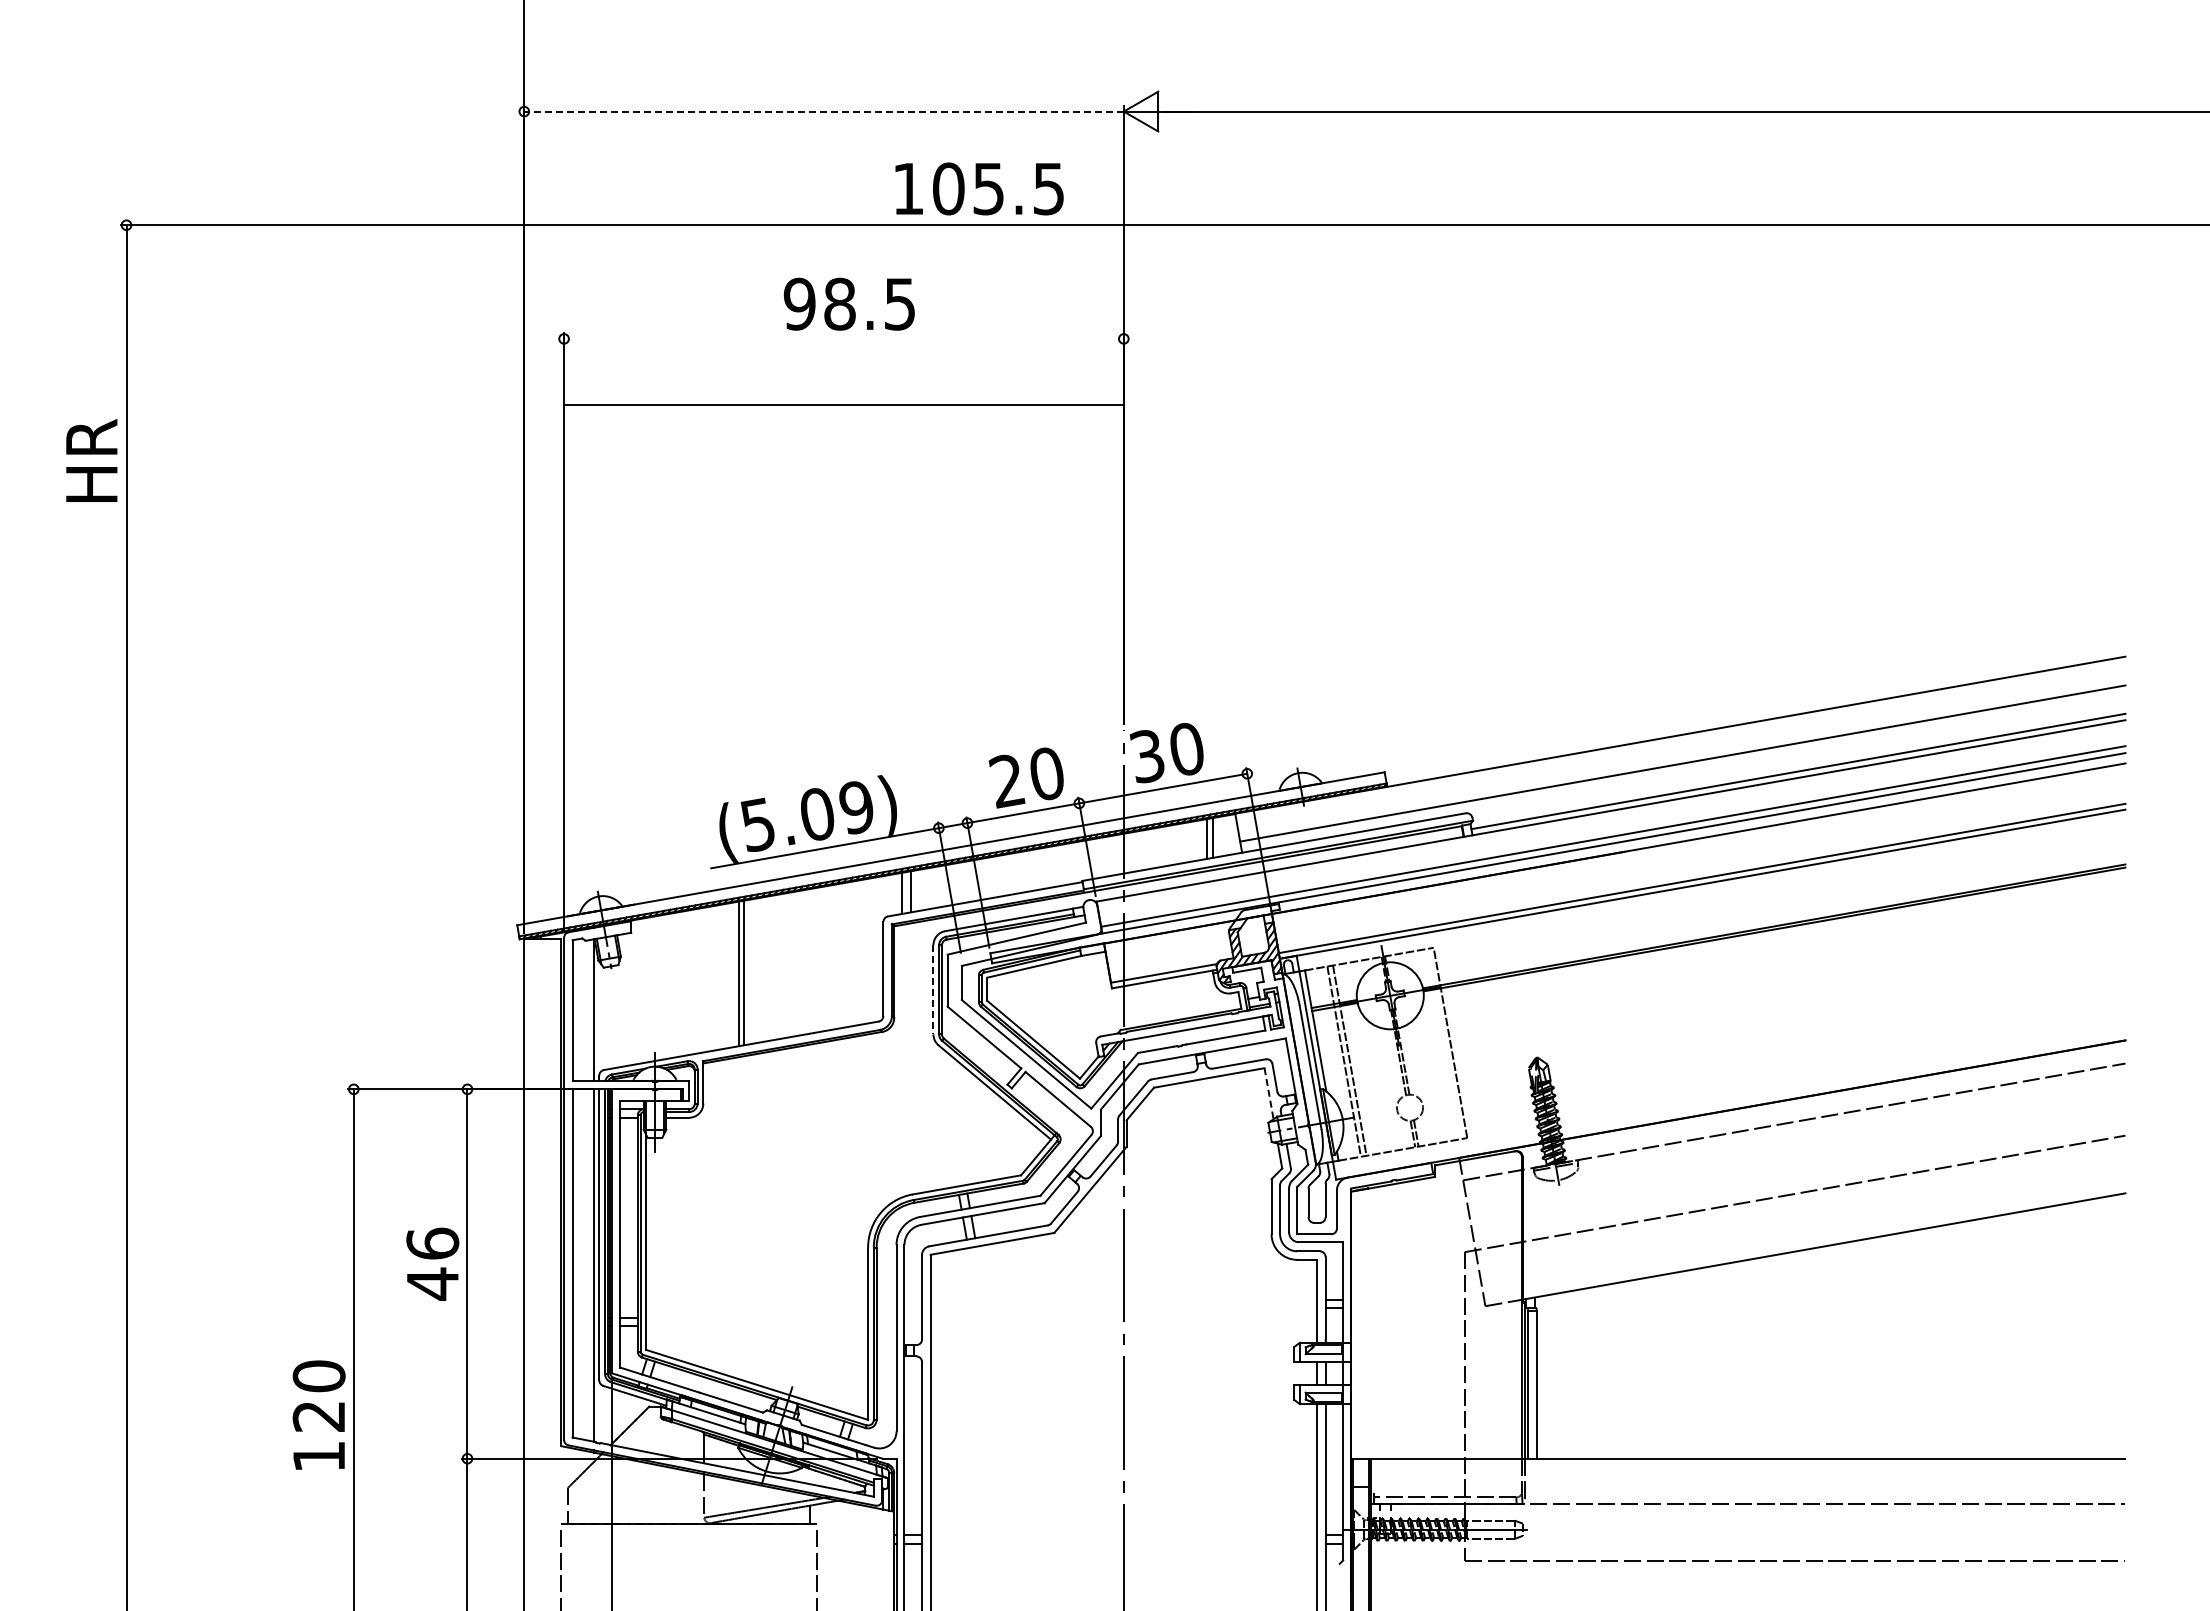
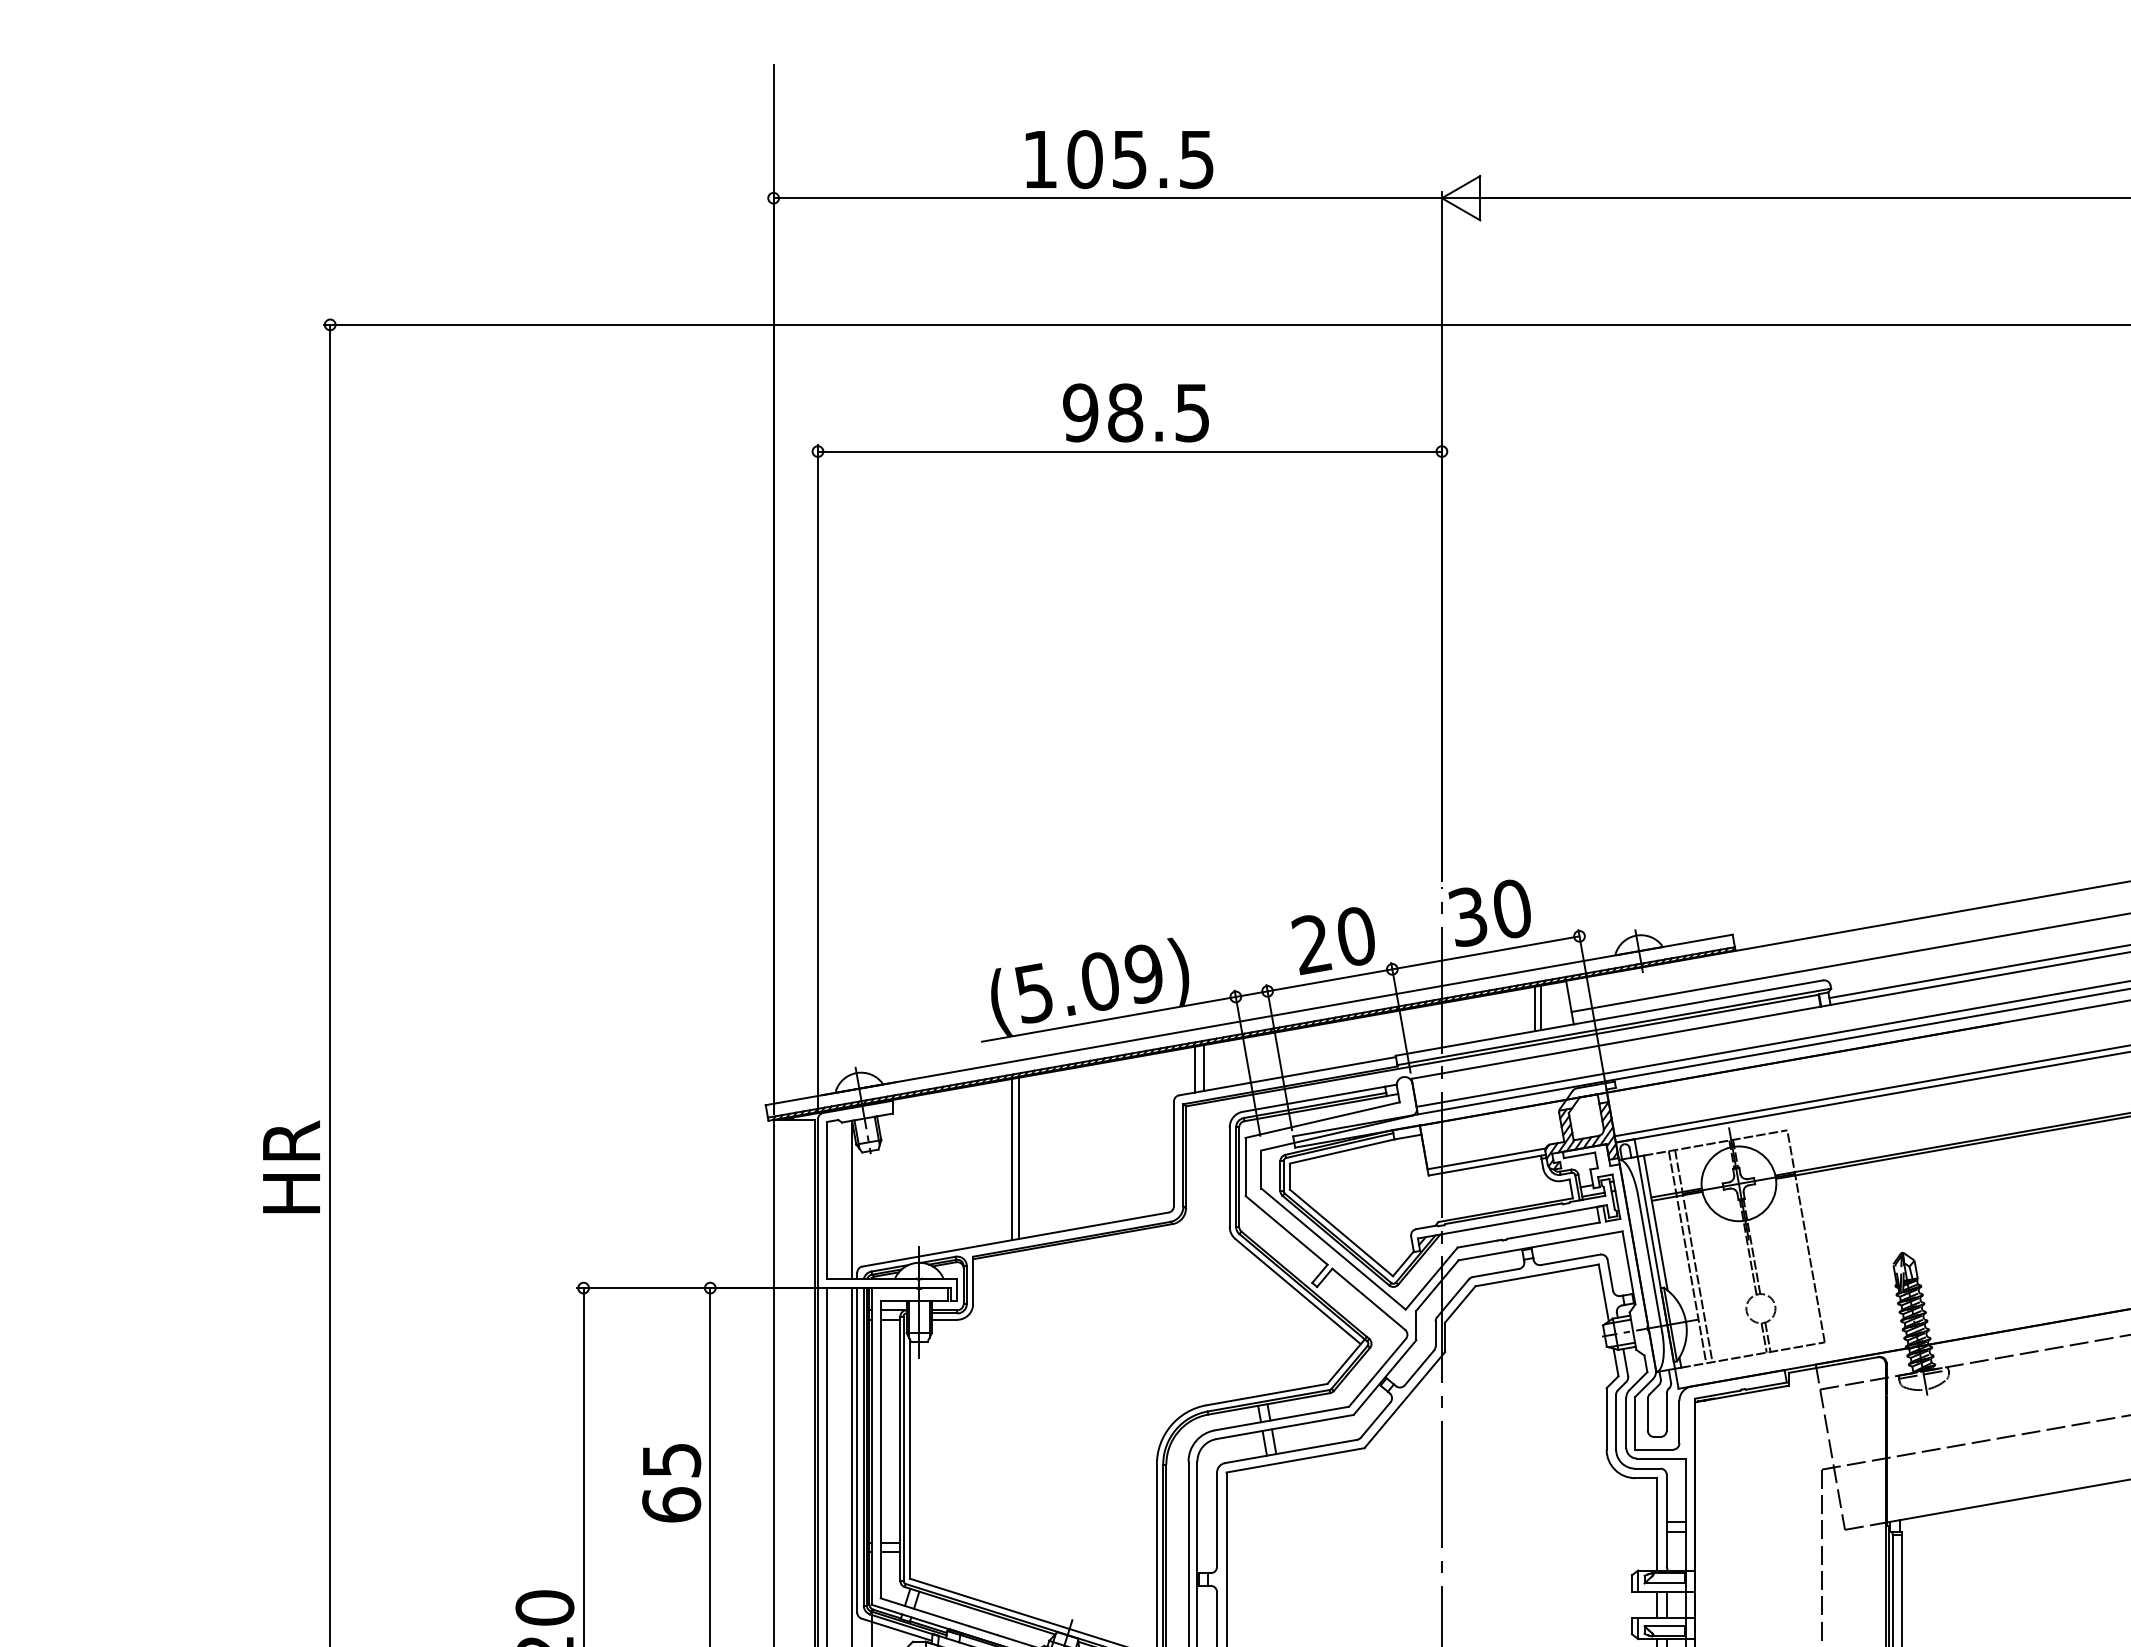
line: (824, 111) -> (1108, 198), dashed -> solid
text: (979, 188) -> (1119, 159), moved
line: (843, 404) -> (1129, 451), moved
text: (91, 460) -> (291, 1166), moved
line: (933, 989) -> (1229, 1176), dashed -> solid
line: (1269, 1093) -> (1604, 1292), dashed -> solid
text: (432, 1263) -> (671, 1482), 46 -> 65

